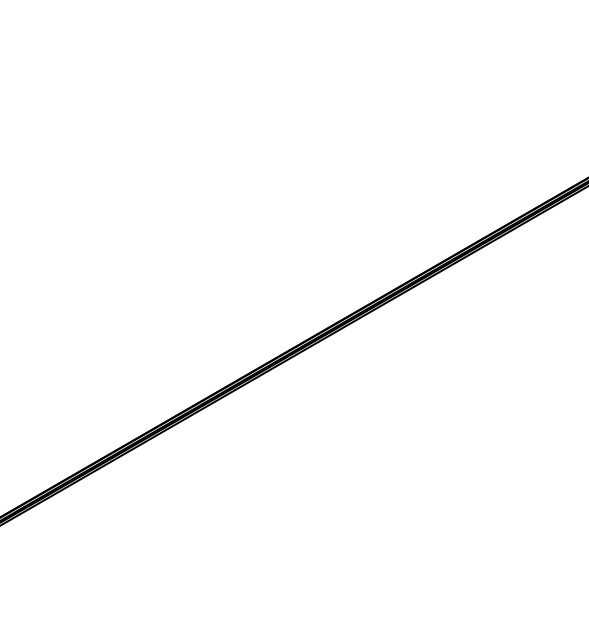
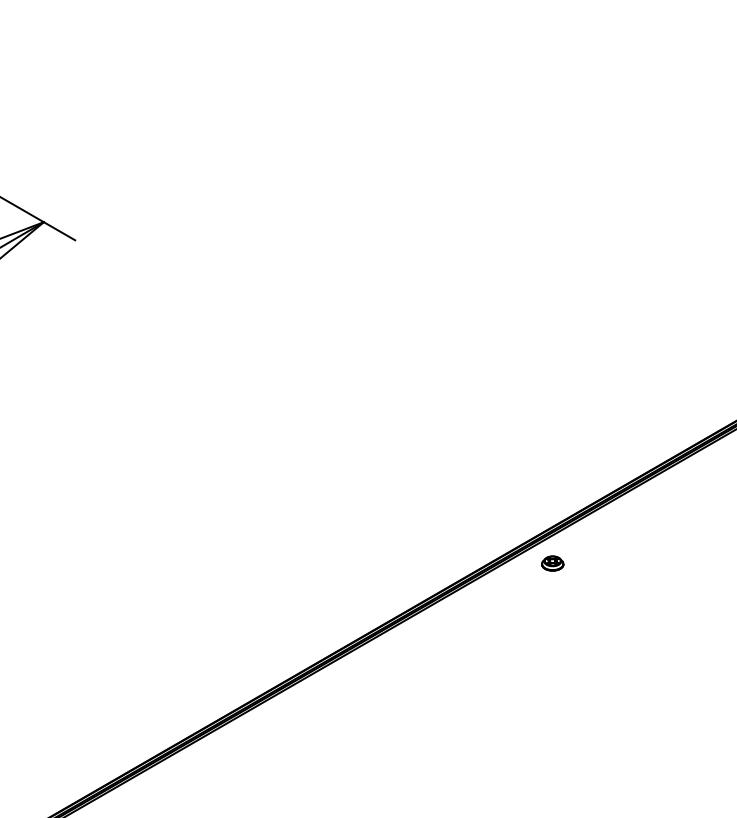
part: (378, 335) -> (552, 563), added

